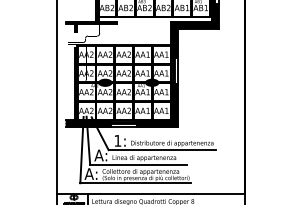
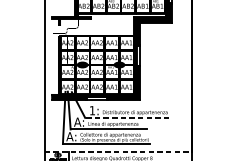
line: (162, 150) -> (127, 118), solid -> dashed
line: (150, 193) -> (118, 152), solid -> dashed

